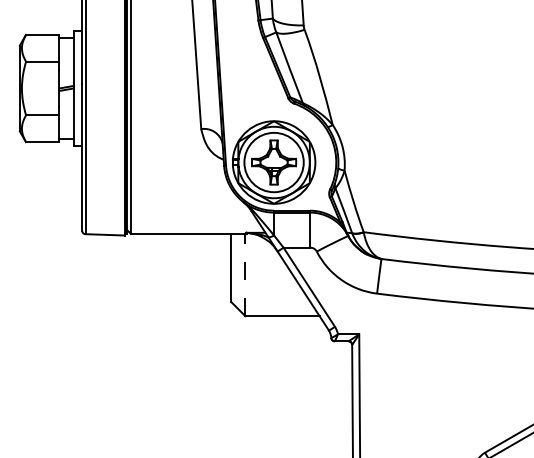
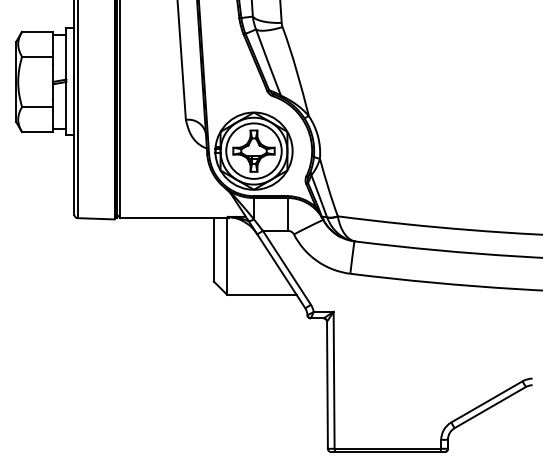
line: (245, 274) -> (227, 255), dashed -> solid

